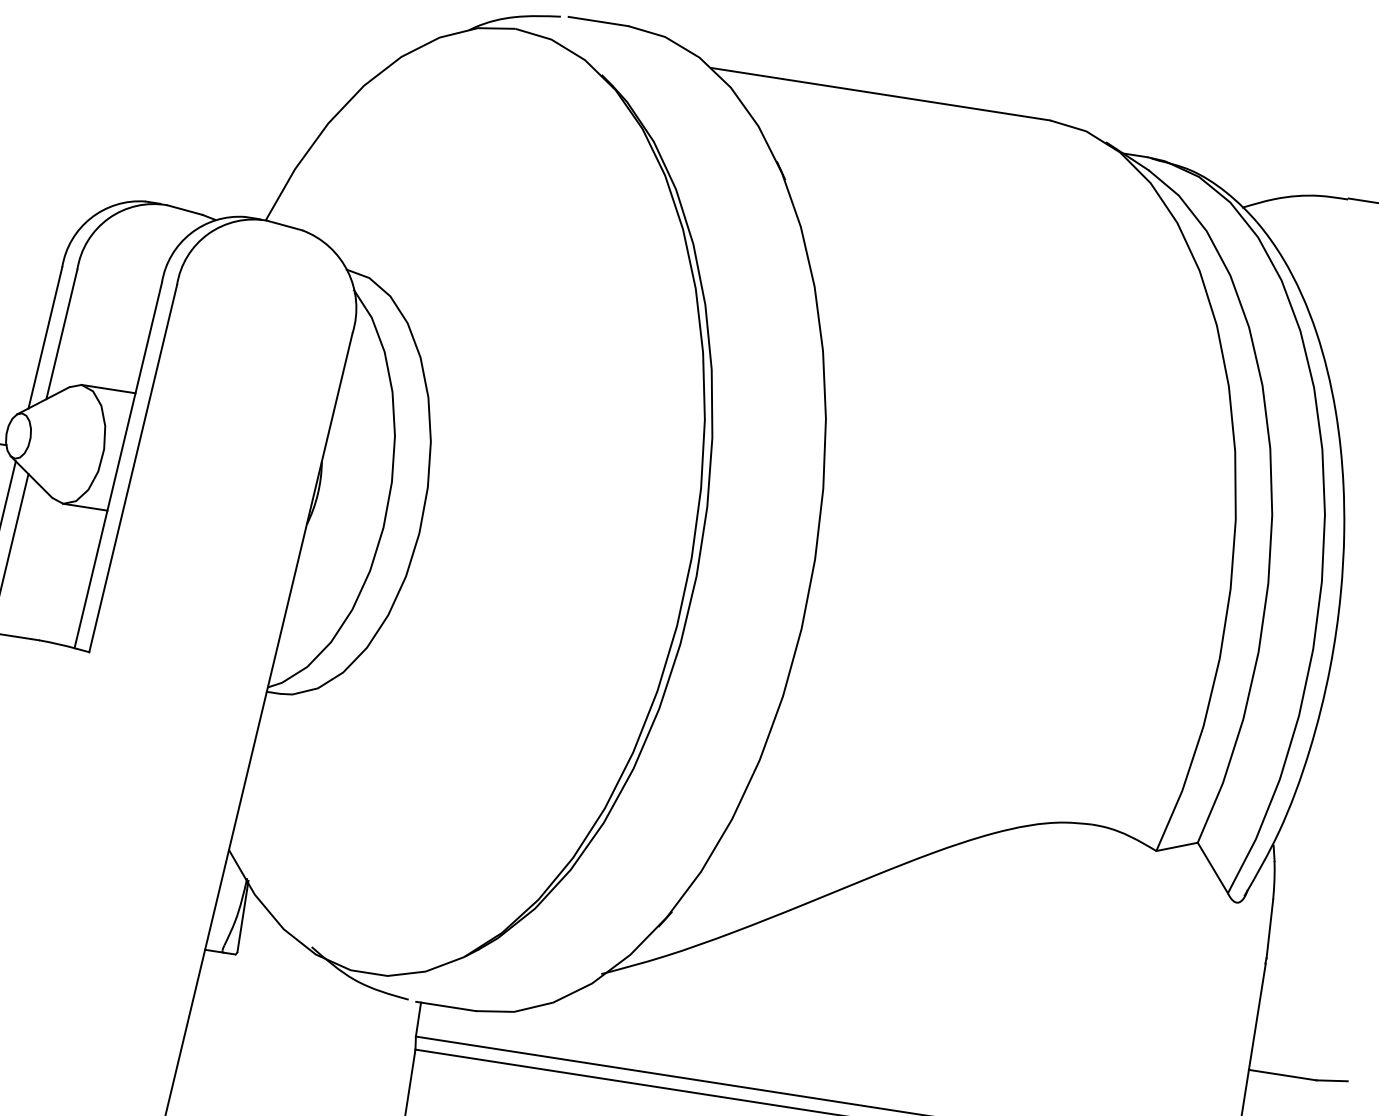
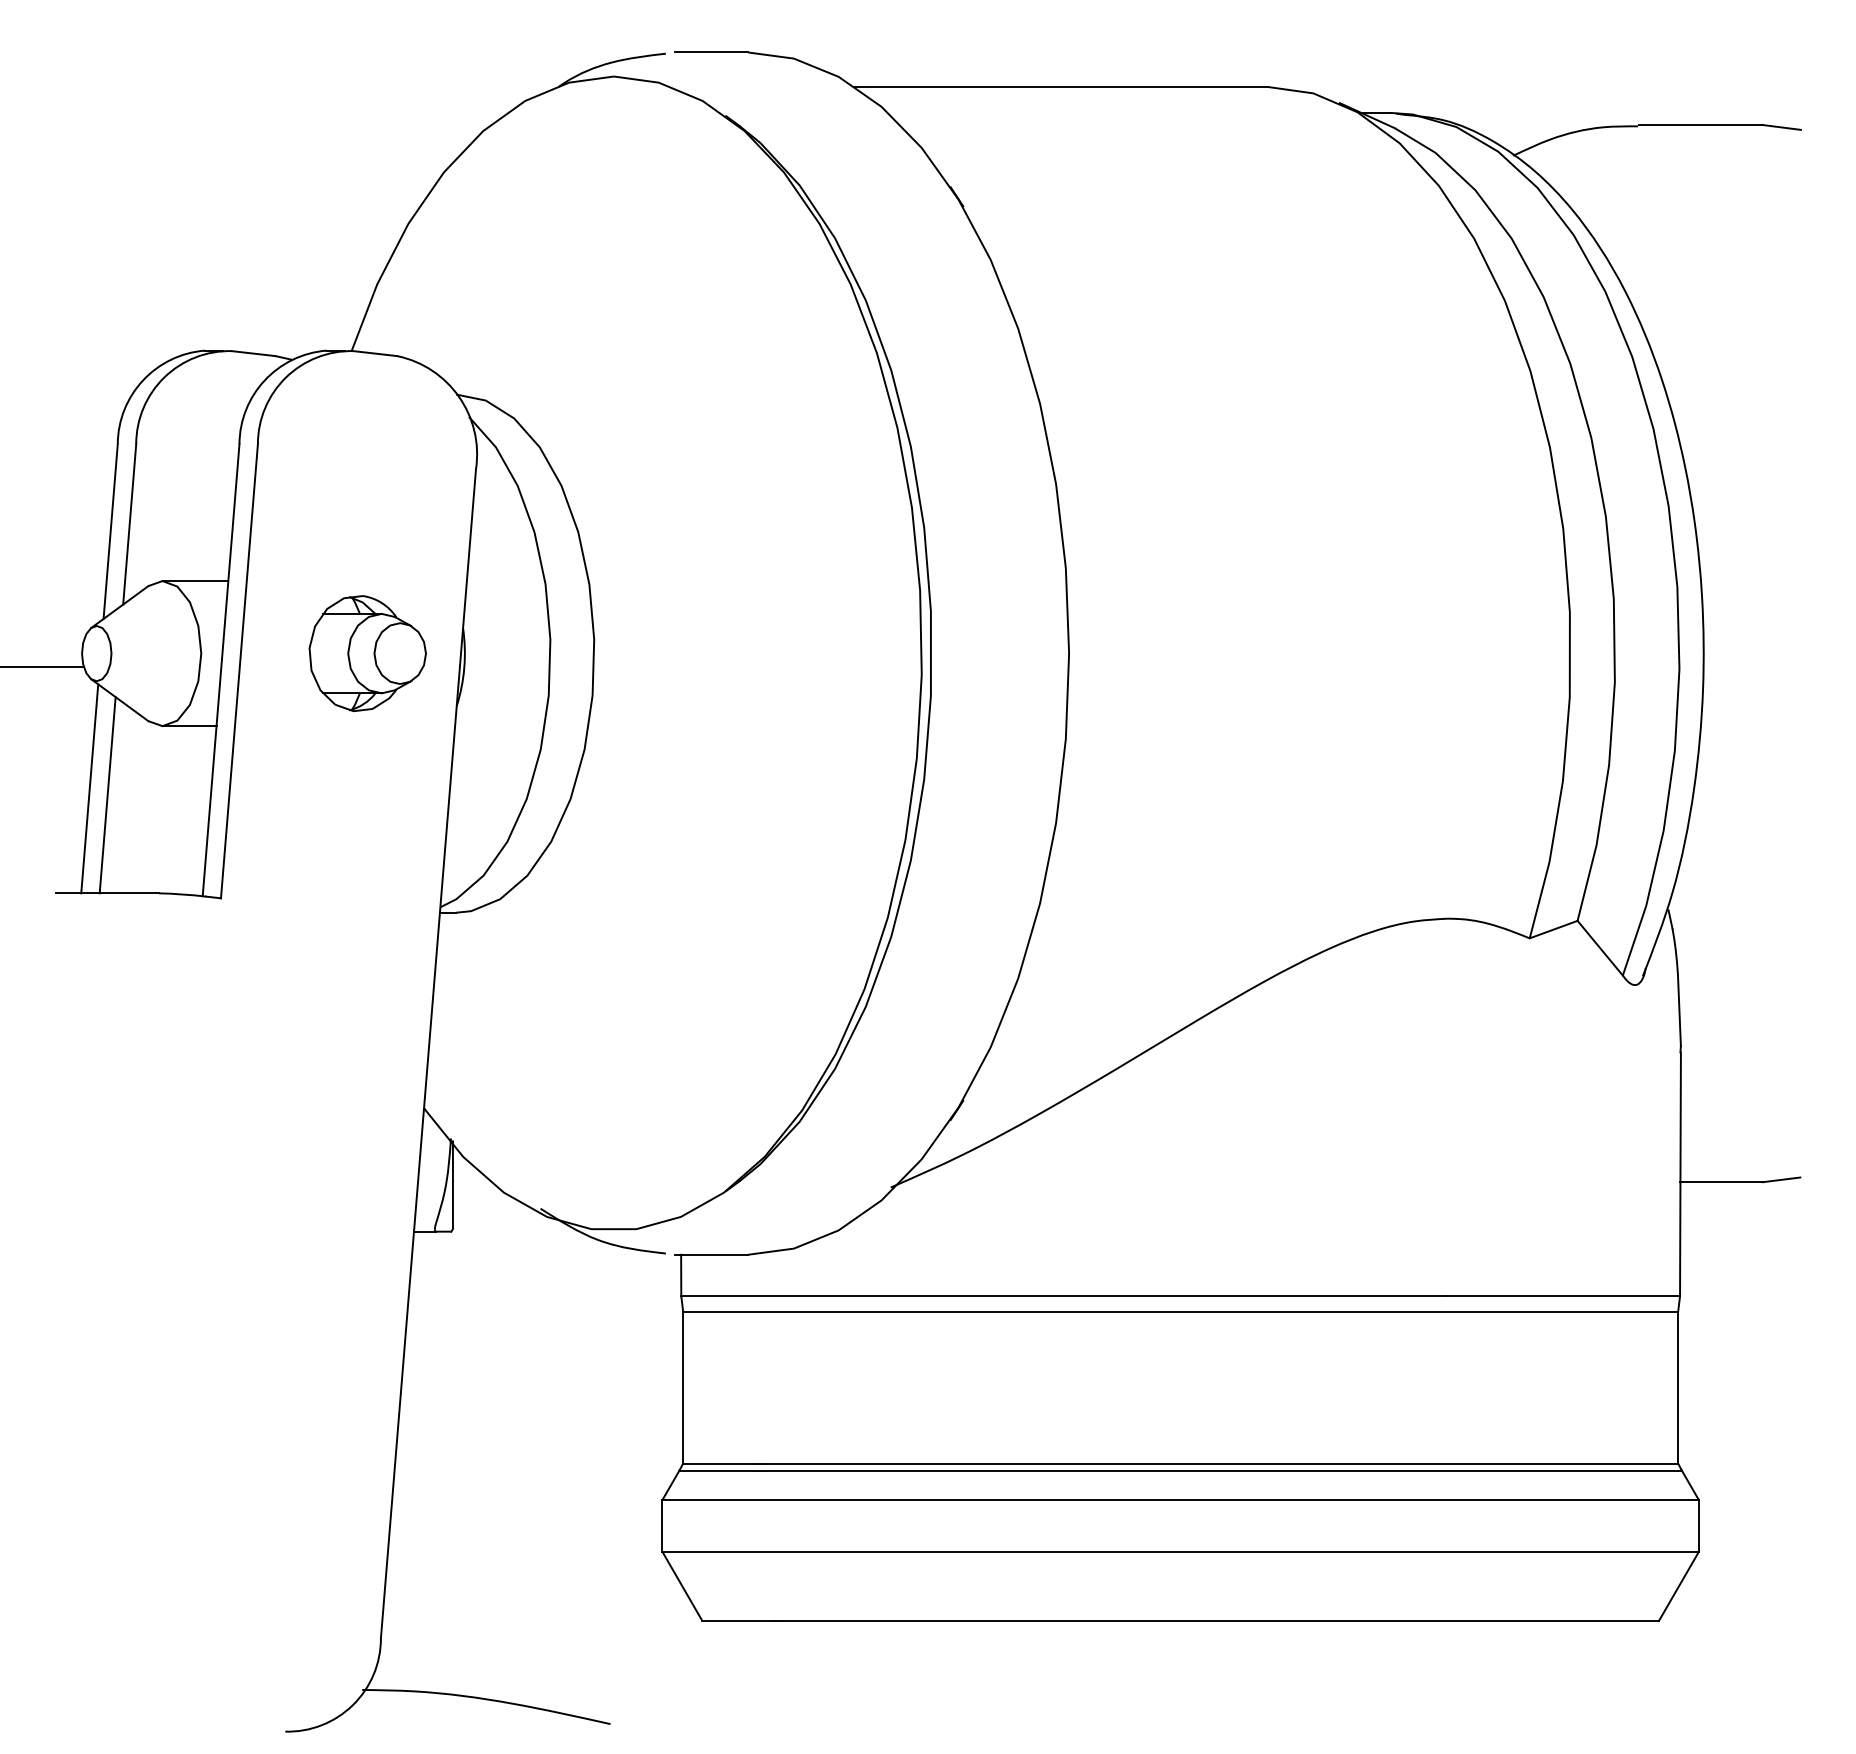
part: (240, 470) -> (367, 653), added

